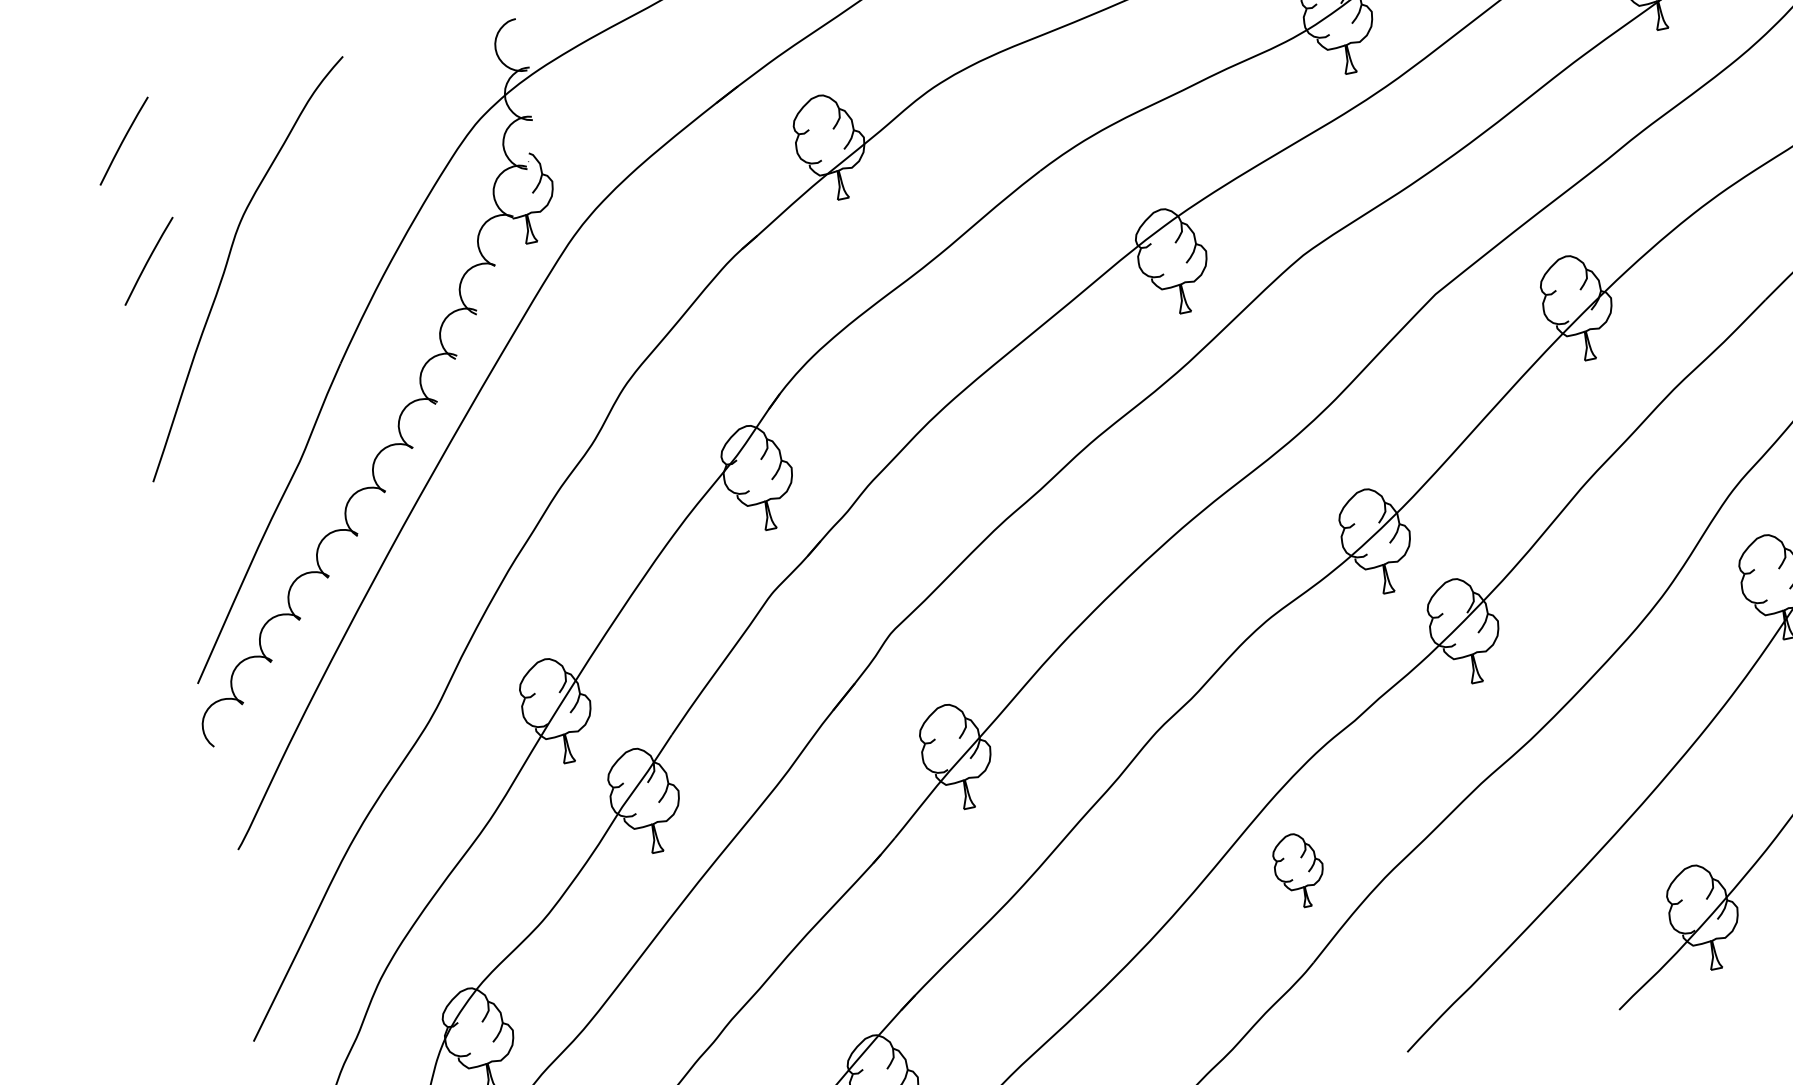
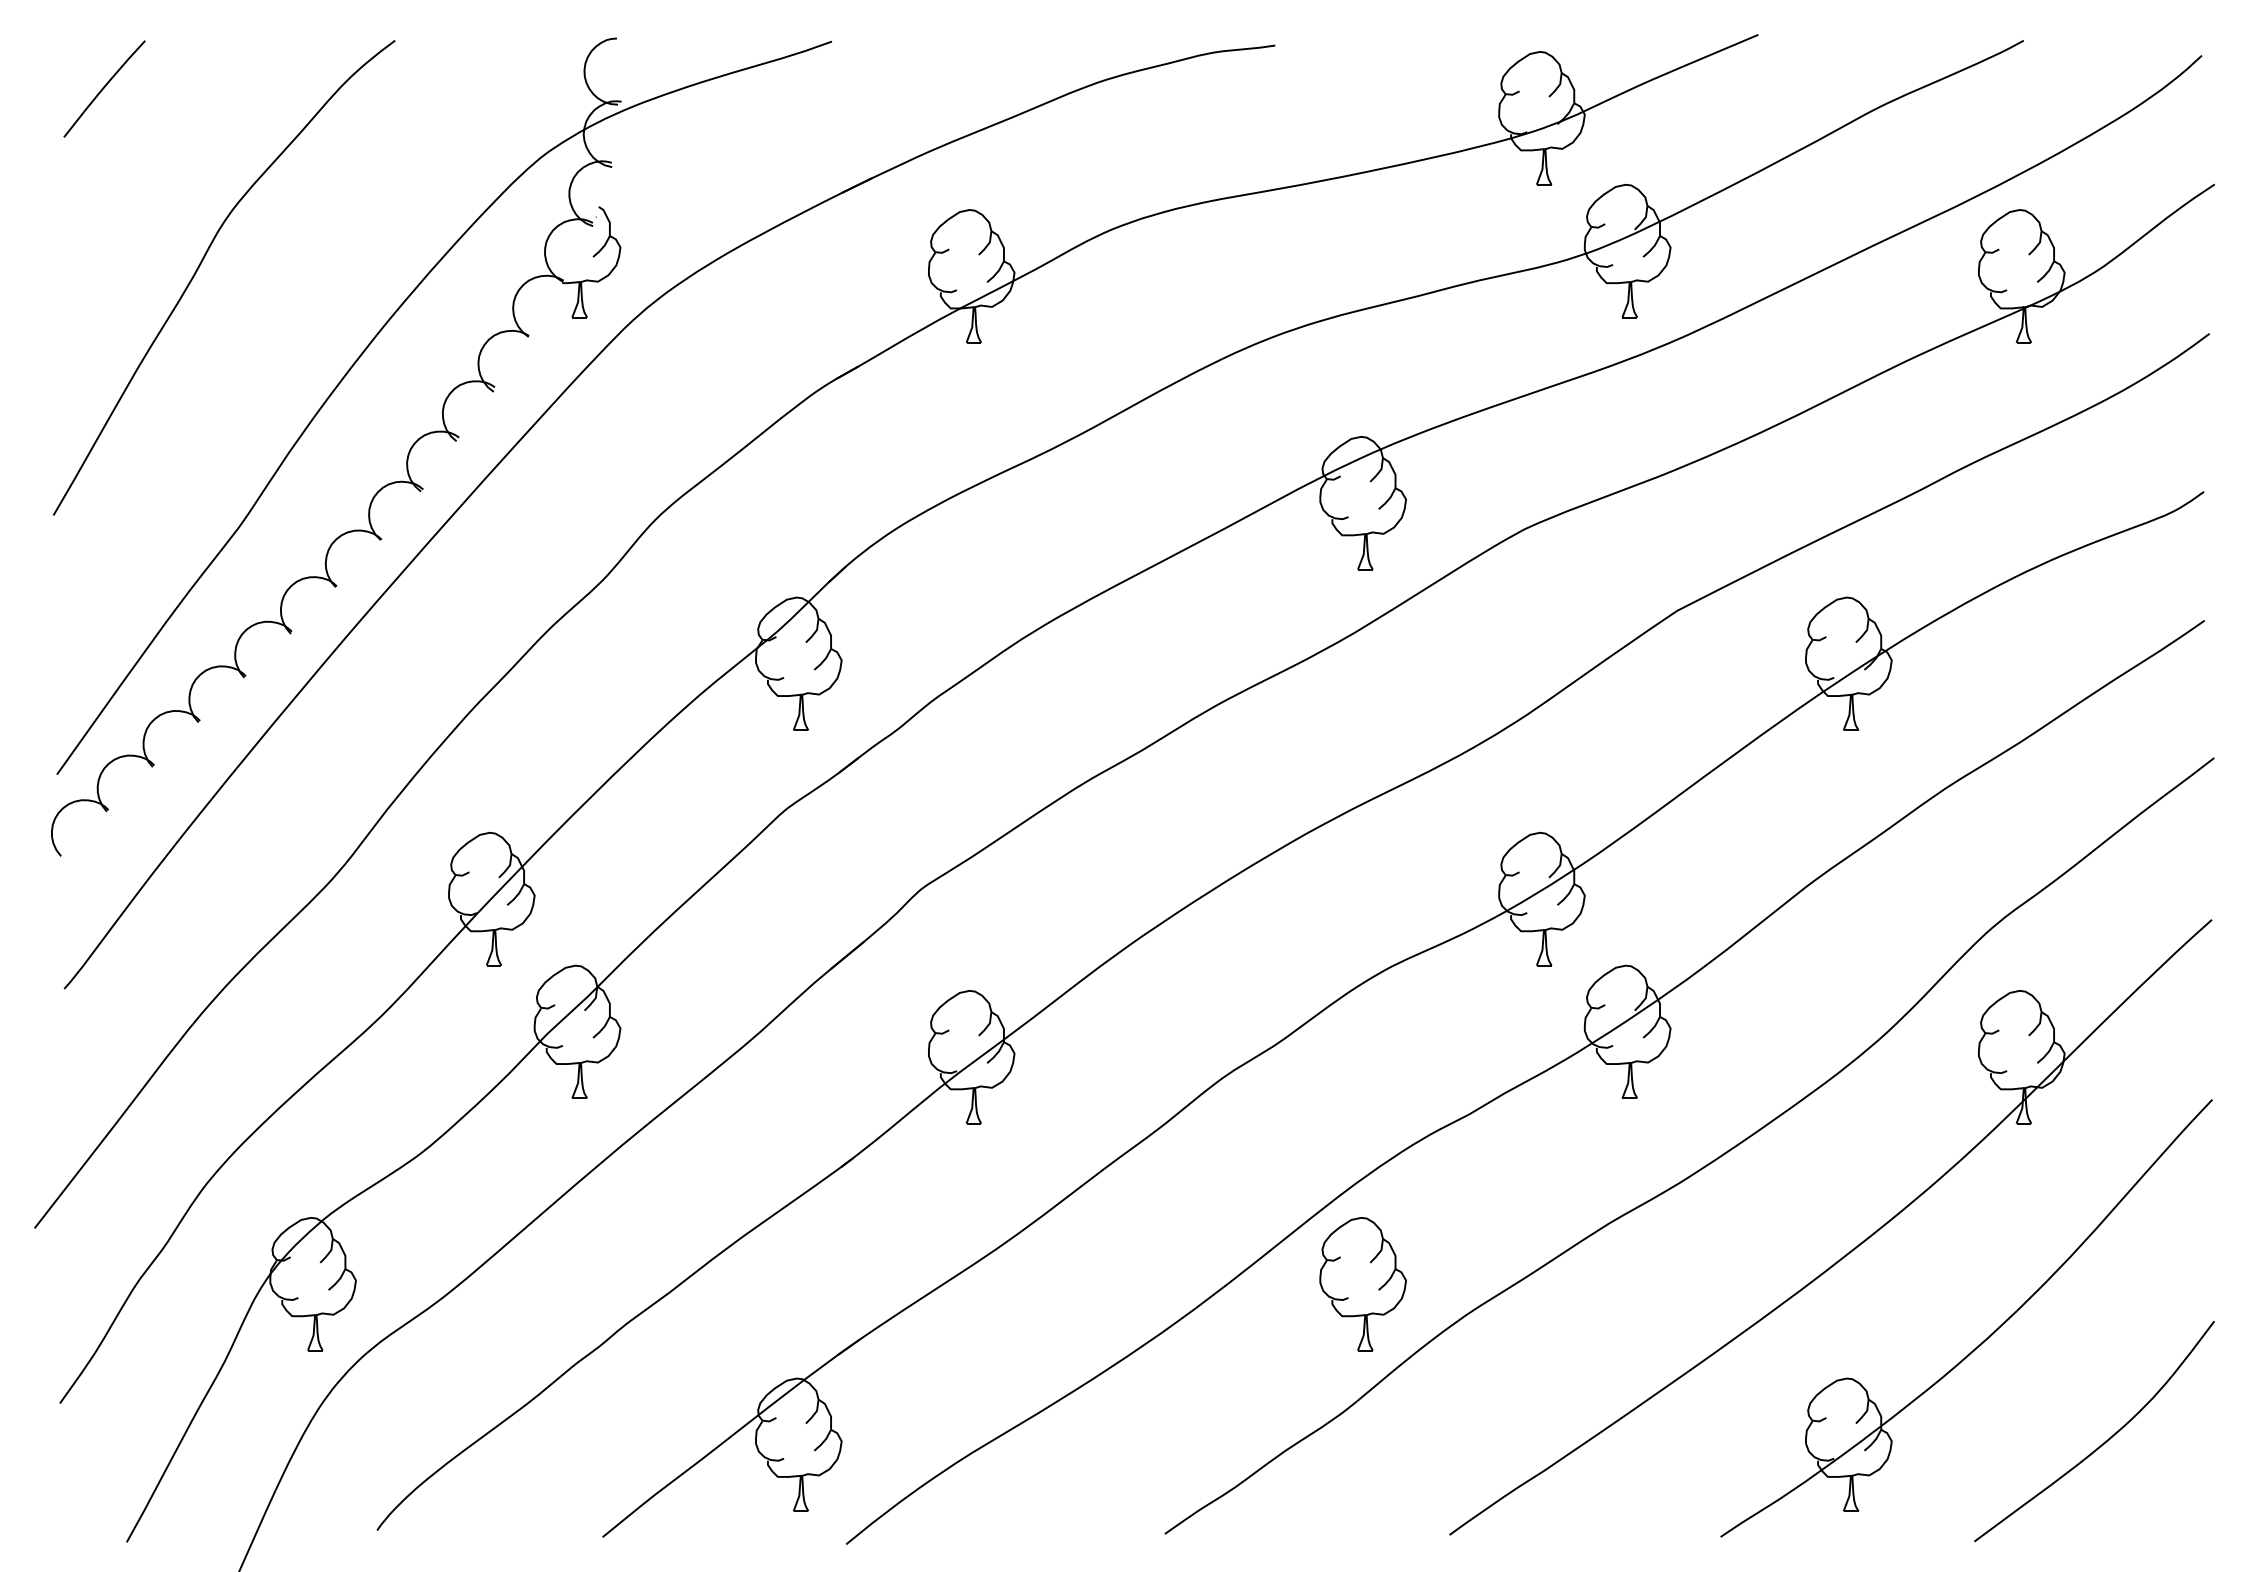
curve: (148, 260) -> (104, 242), removed
part: (1298, 870) -> (1362, 1284), size x1.43

